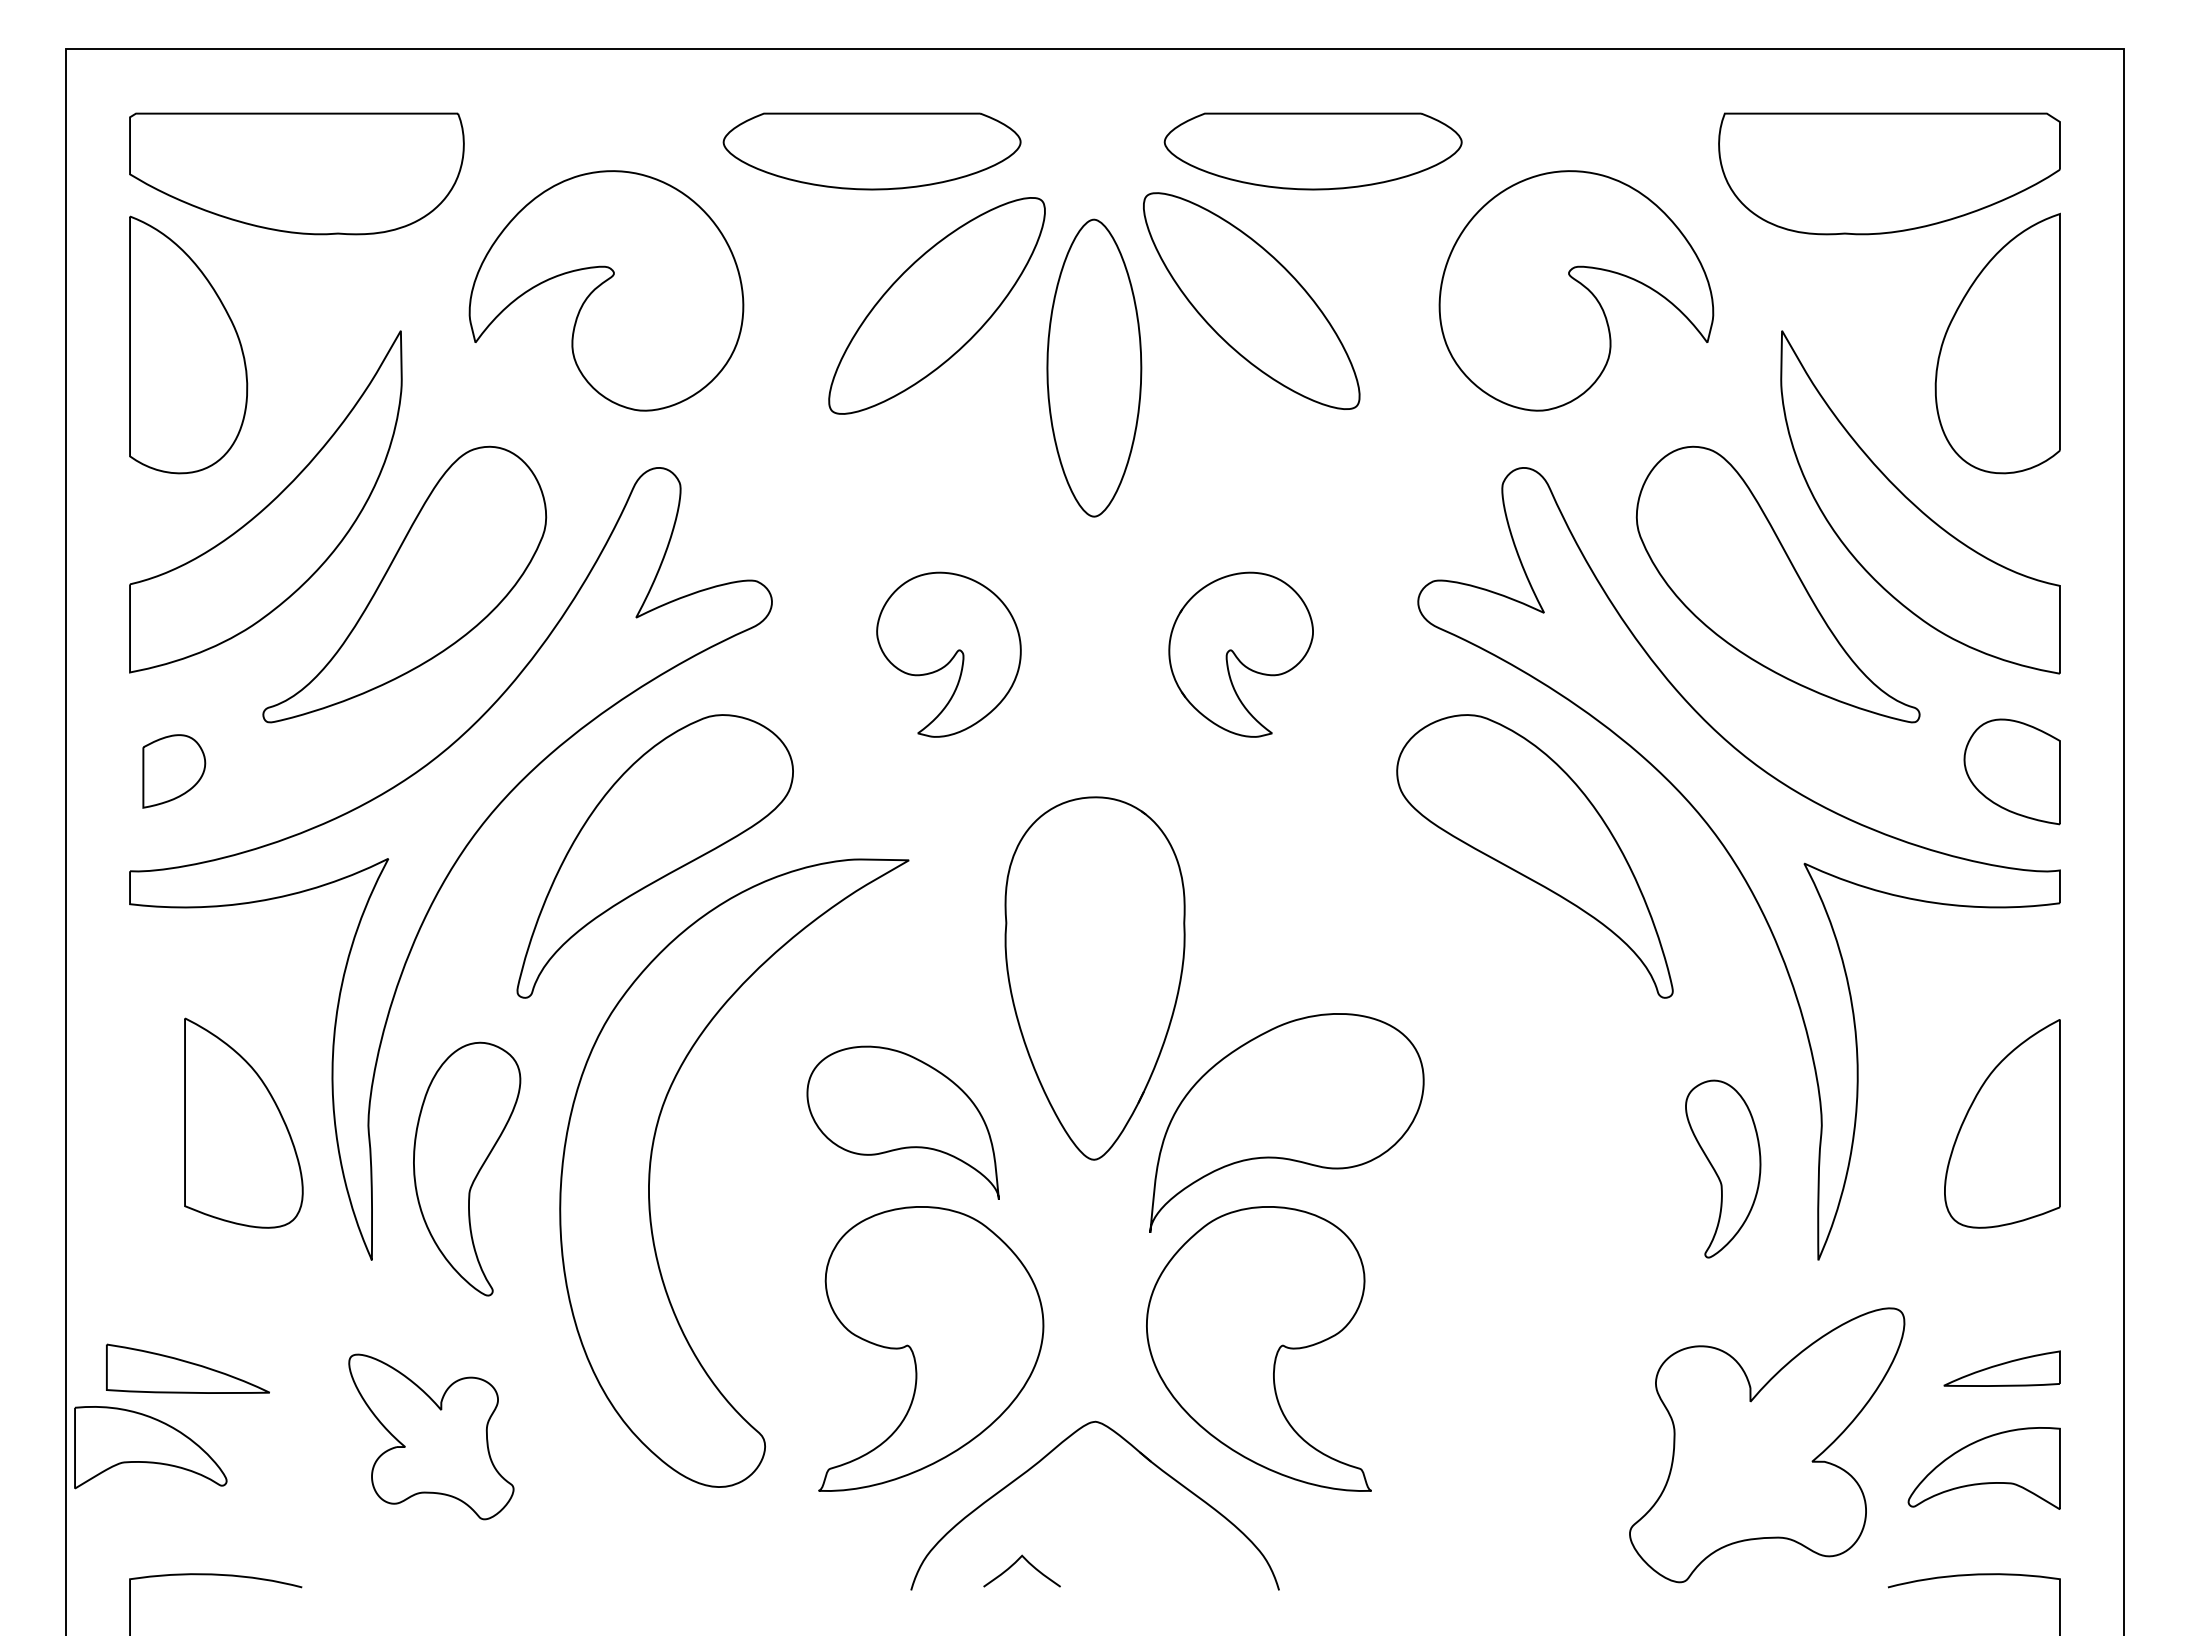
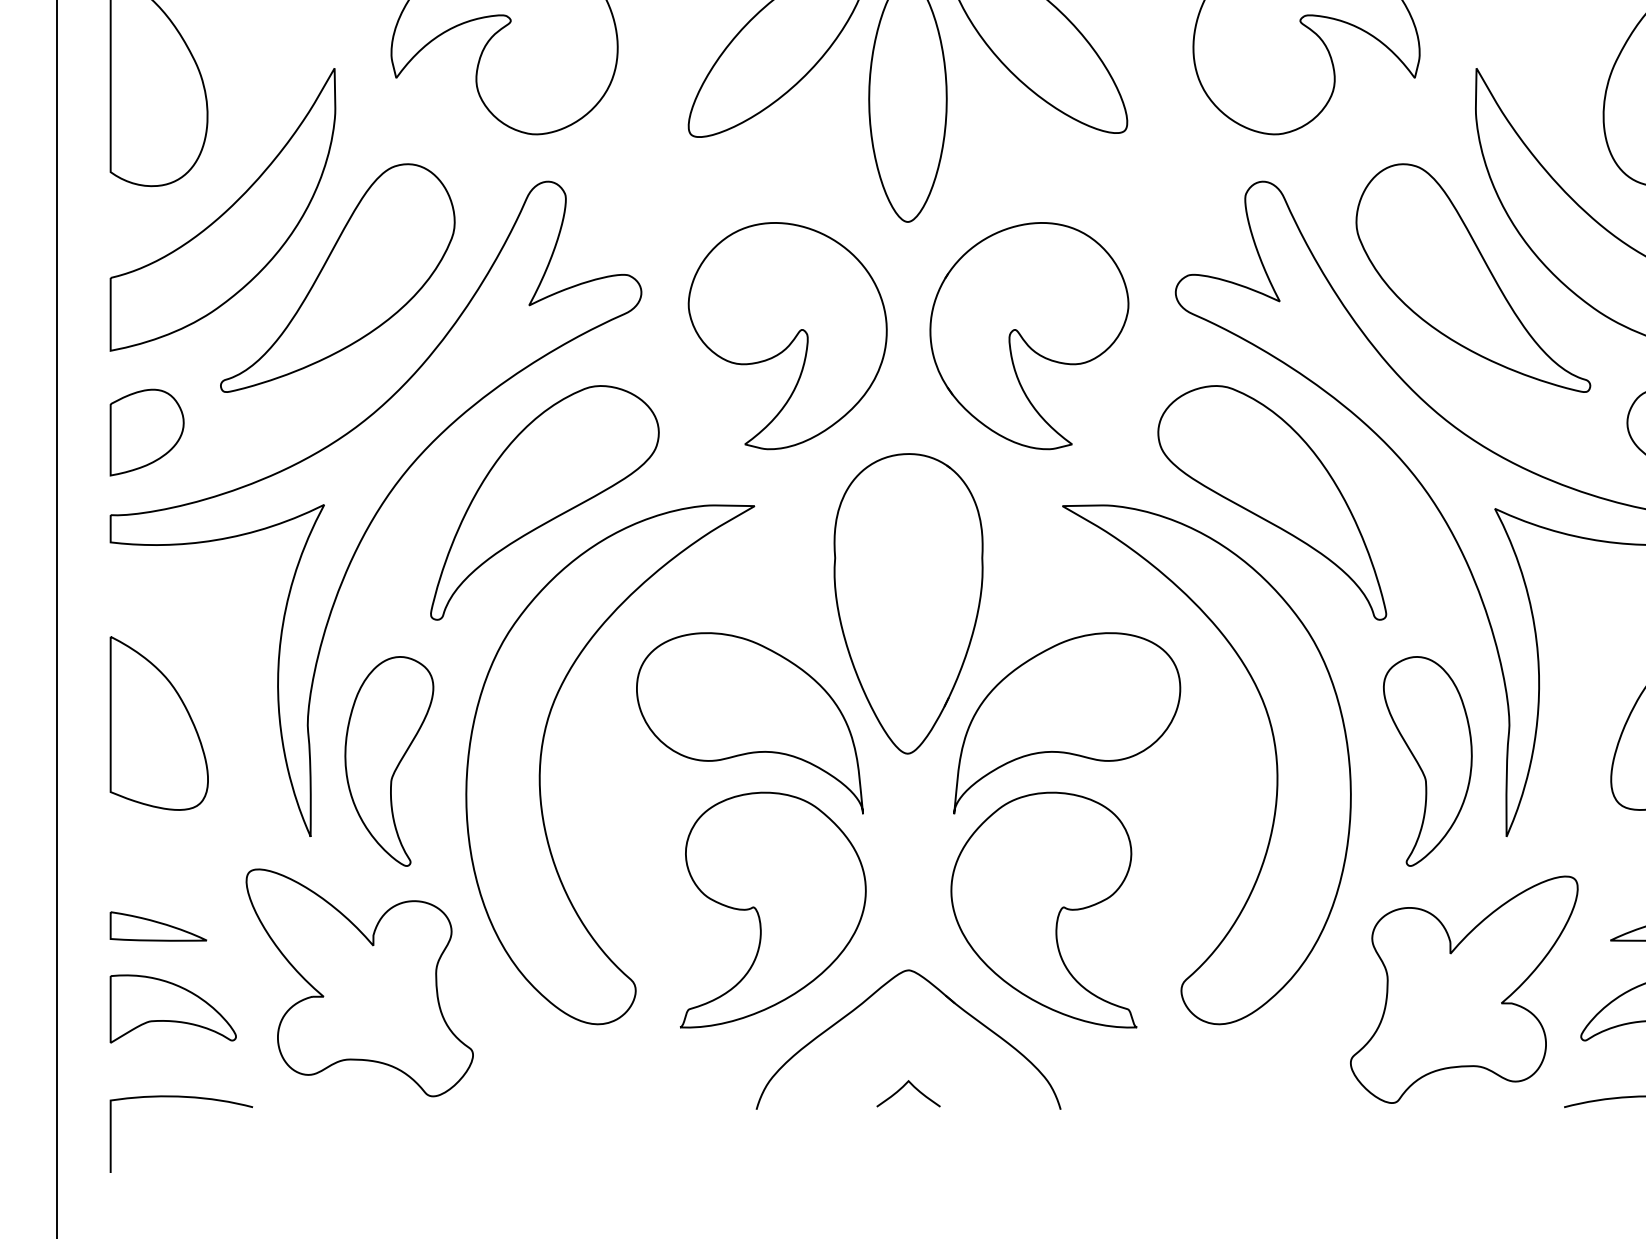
part: (948, 654) -> (787, 335), size x1.67
part: (1240, 654) -> (1028, 335), size x1.67
part: (174, 771) -> (147, 432), size x1.43
part: (243, 1122) -> (159, 722), moved
part: (902, 1122) -> (749, 722), size x1.43
part: (1538, 1161) -> (1275, 755), added
part: (1723, 1168) -> (1428, 760), size x1.43
part: (187, 1368) -> (158, 926), size x0.71
part: (431, 1436) -> (359, 982), size x1.67
part: (150, 1447) -> (173, 1008), moved
curve: (1015, 1563) -> (903, 1087), moved

